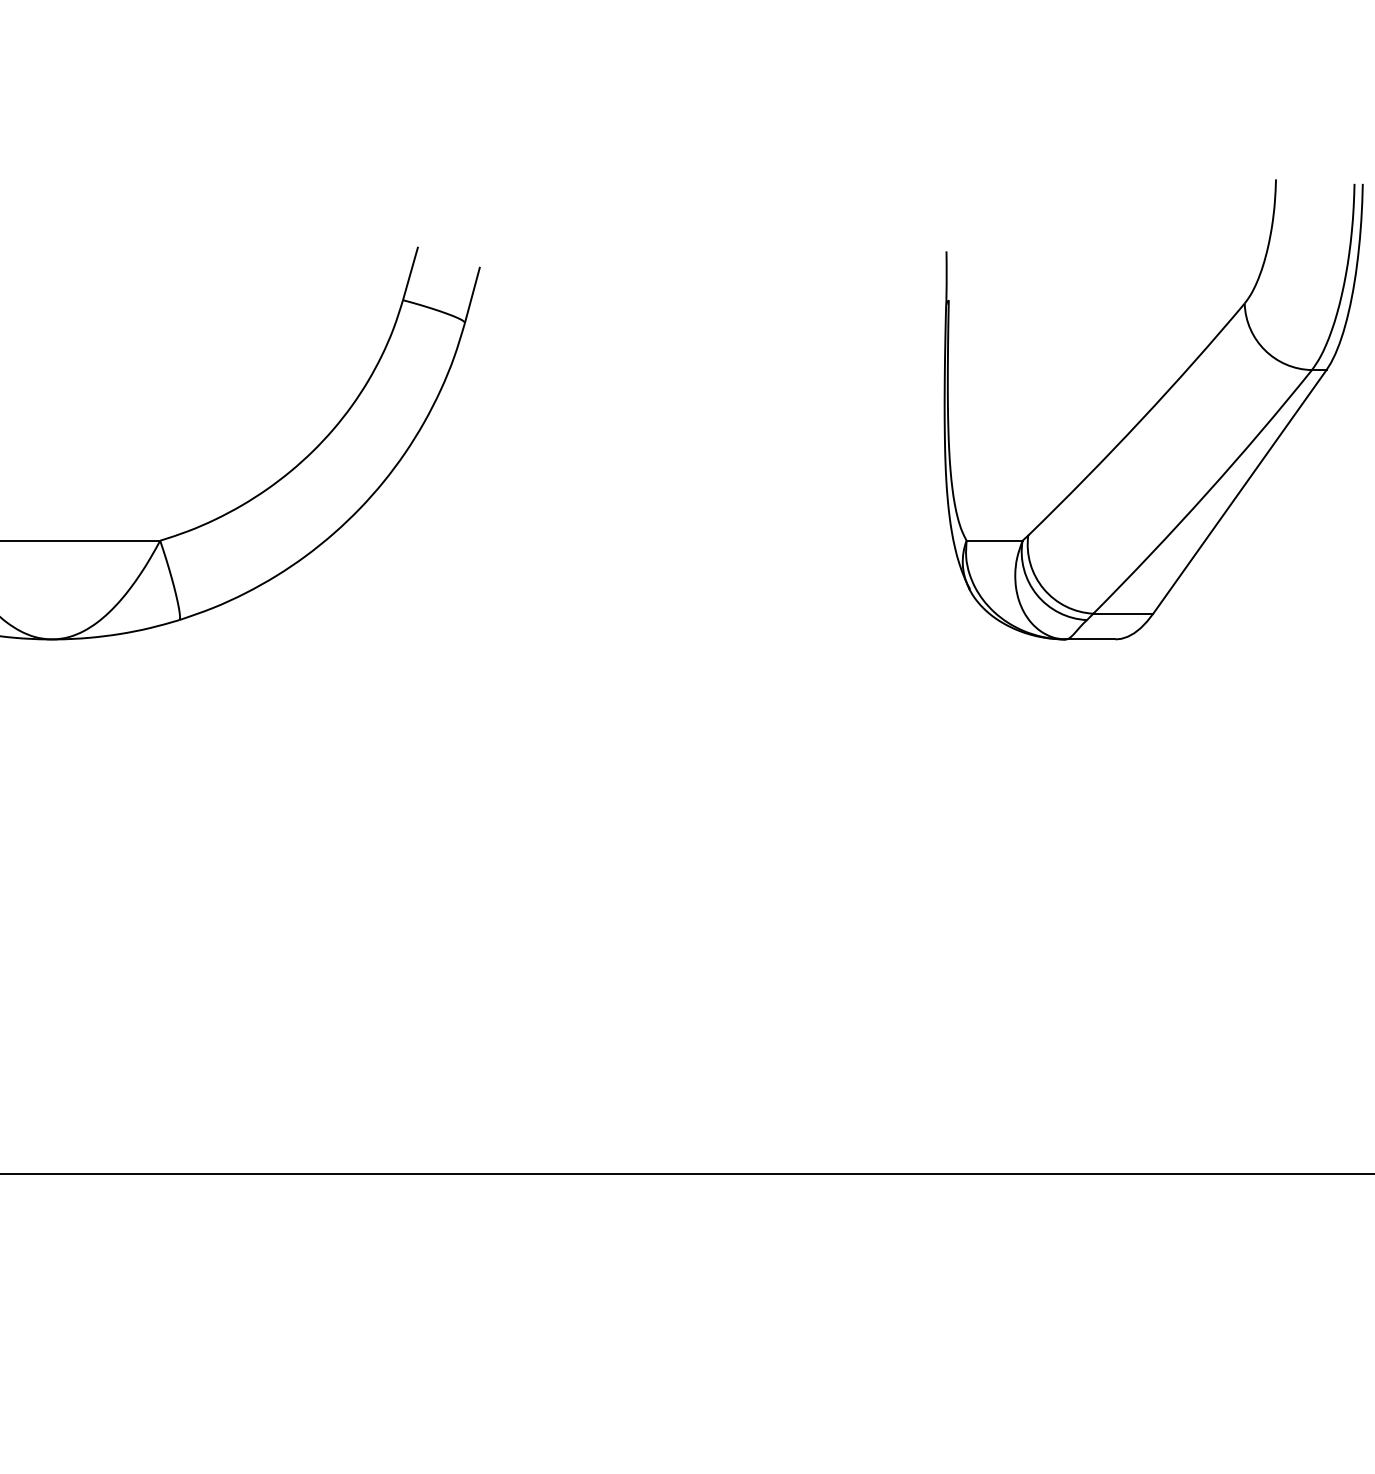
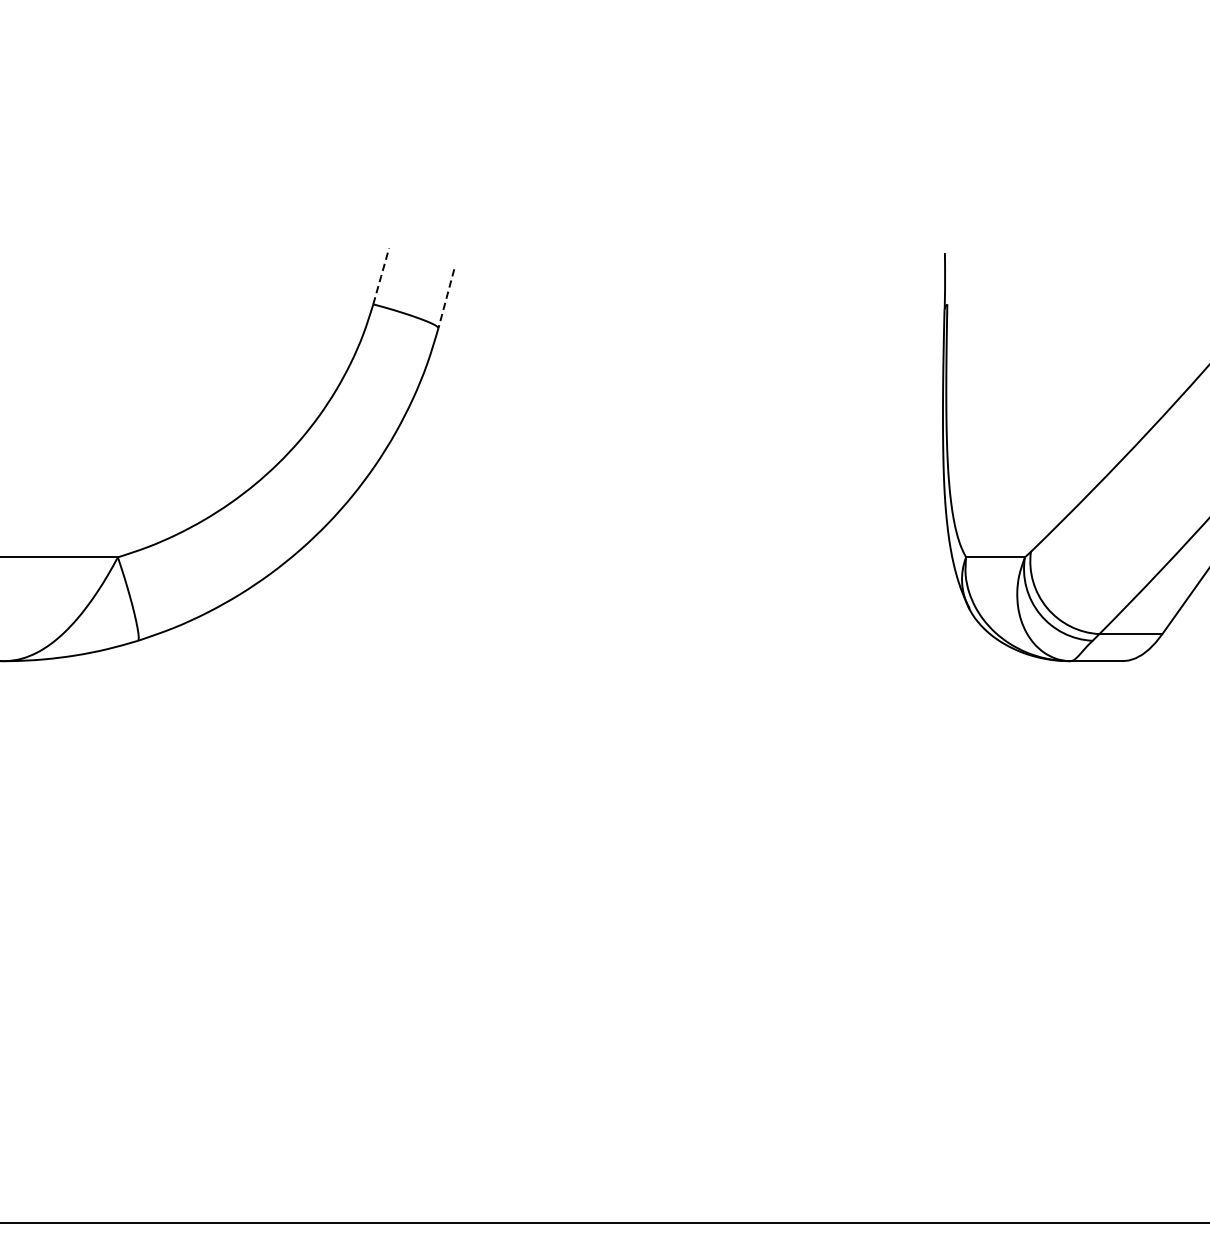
line: (410, 273) -> (381, 276), solid -> dashed
line: (472, 294) -> (446, 298), solid -> dashed

